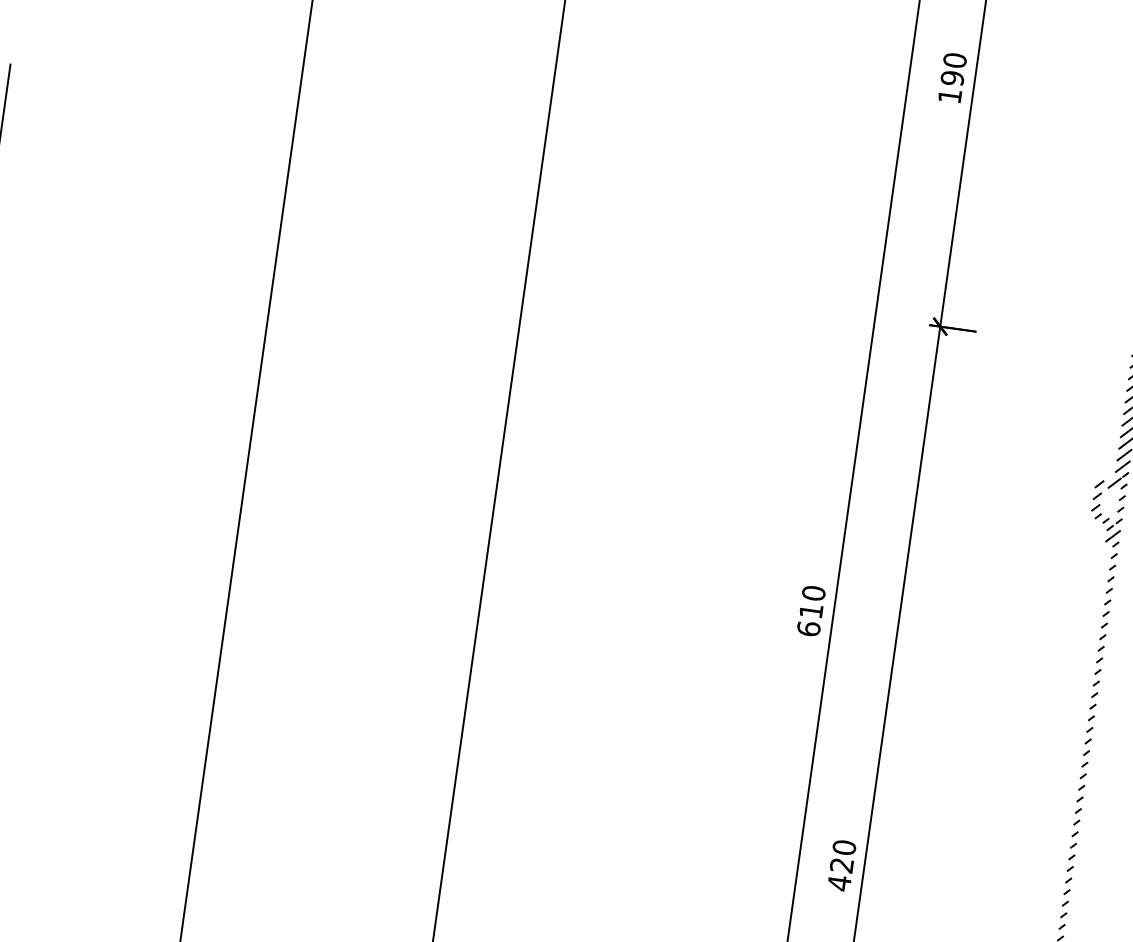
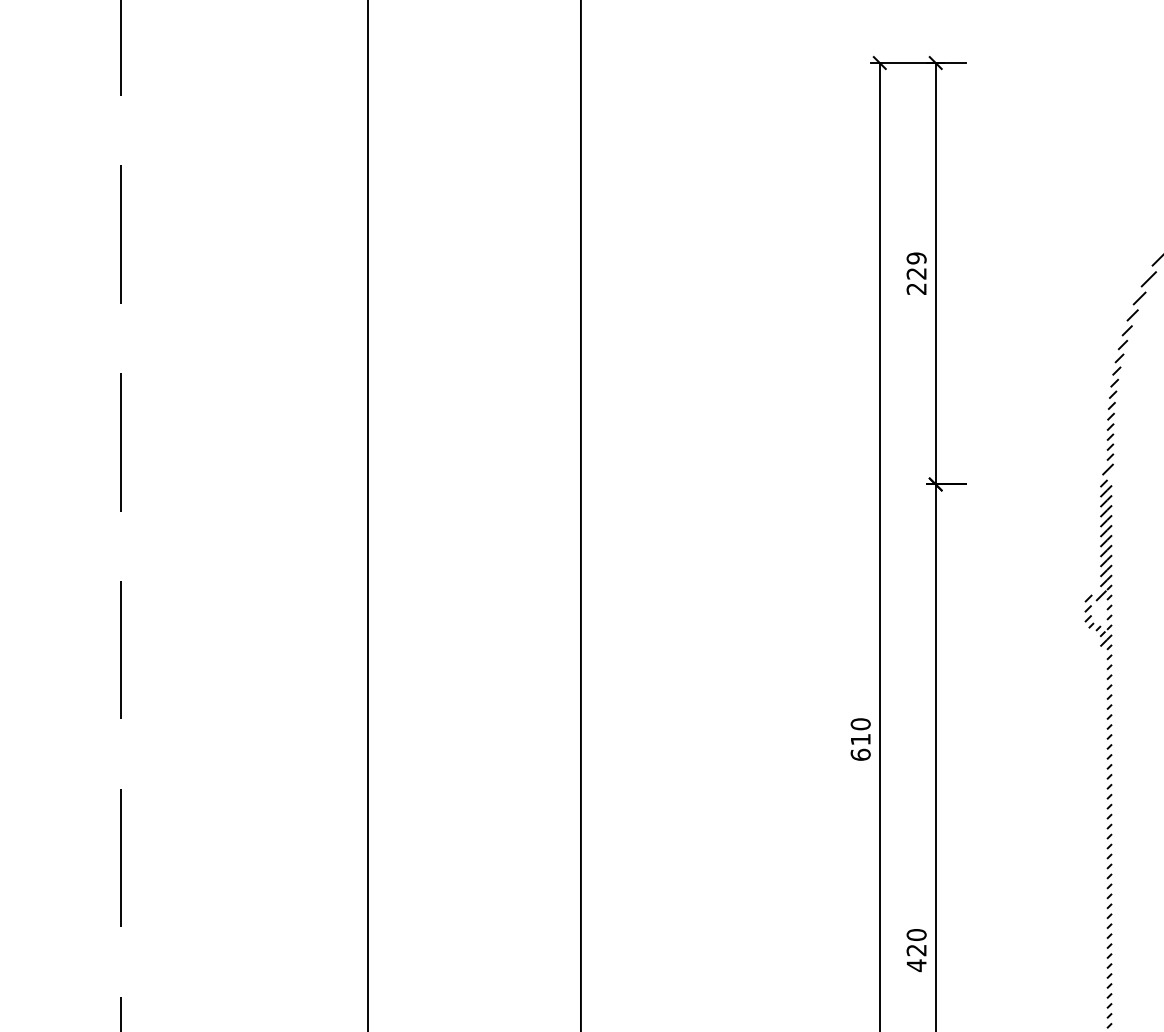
text: (952, 78) -> (916, 273), 190 -> 229

